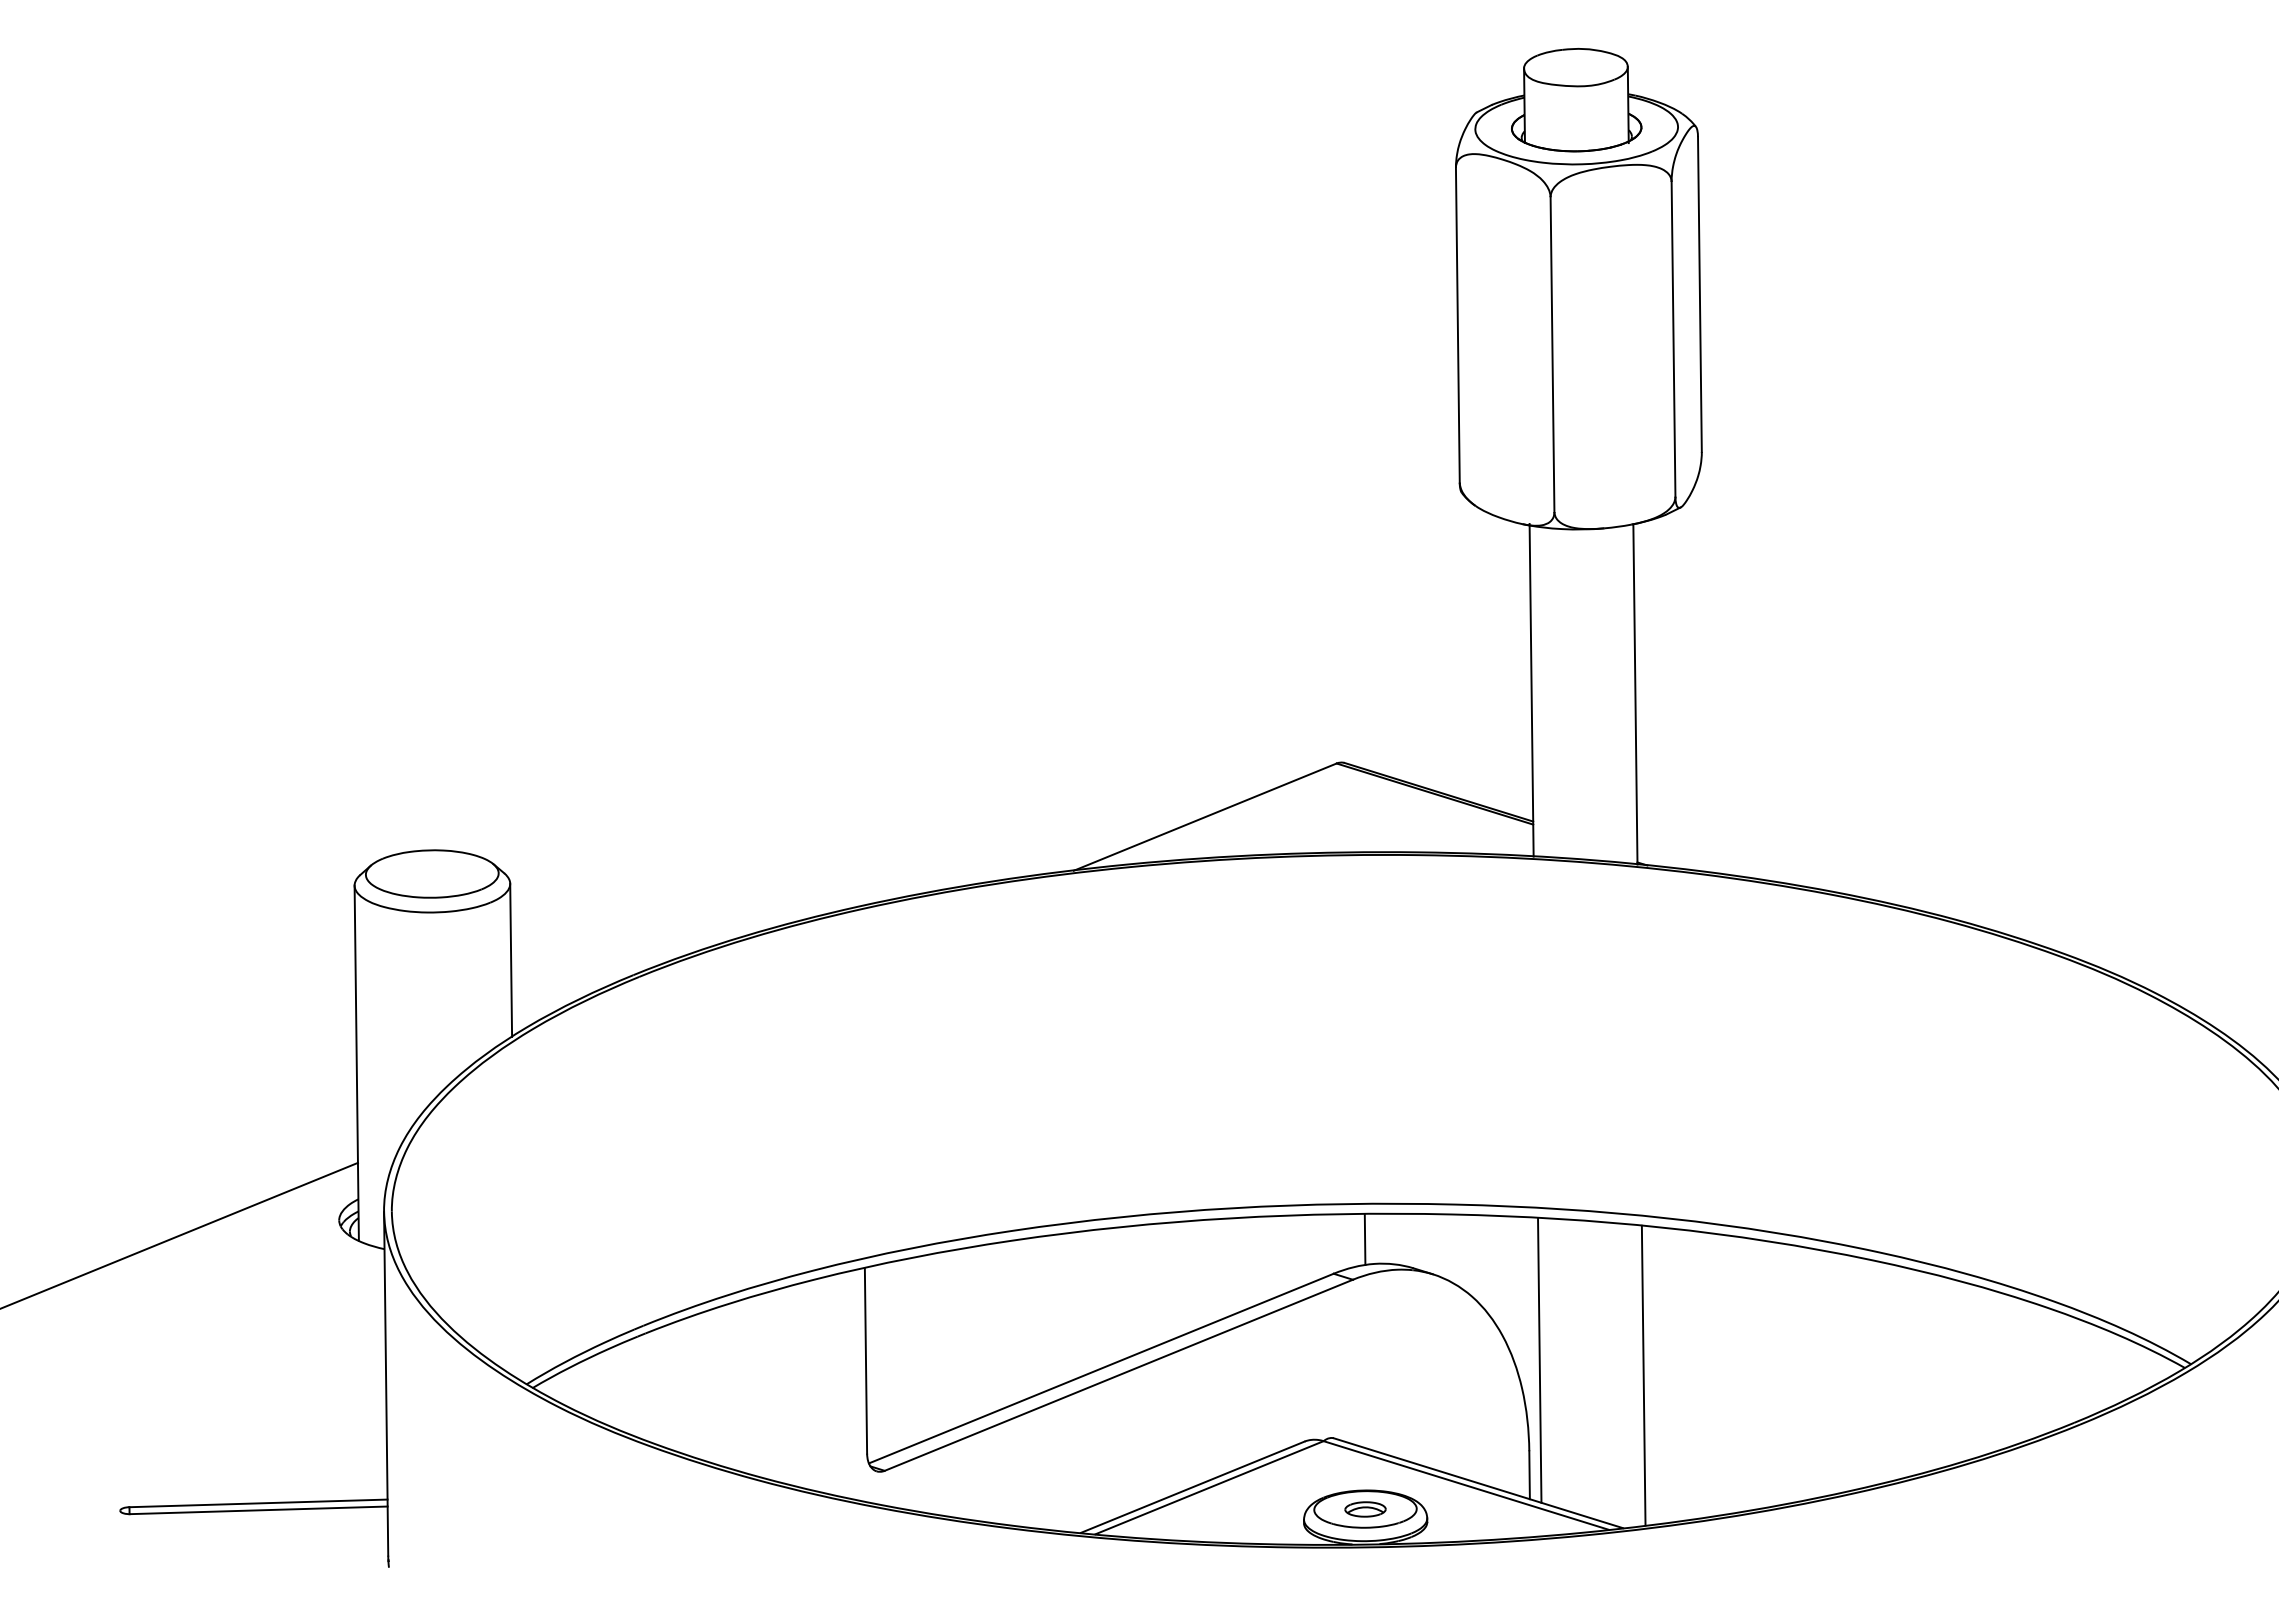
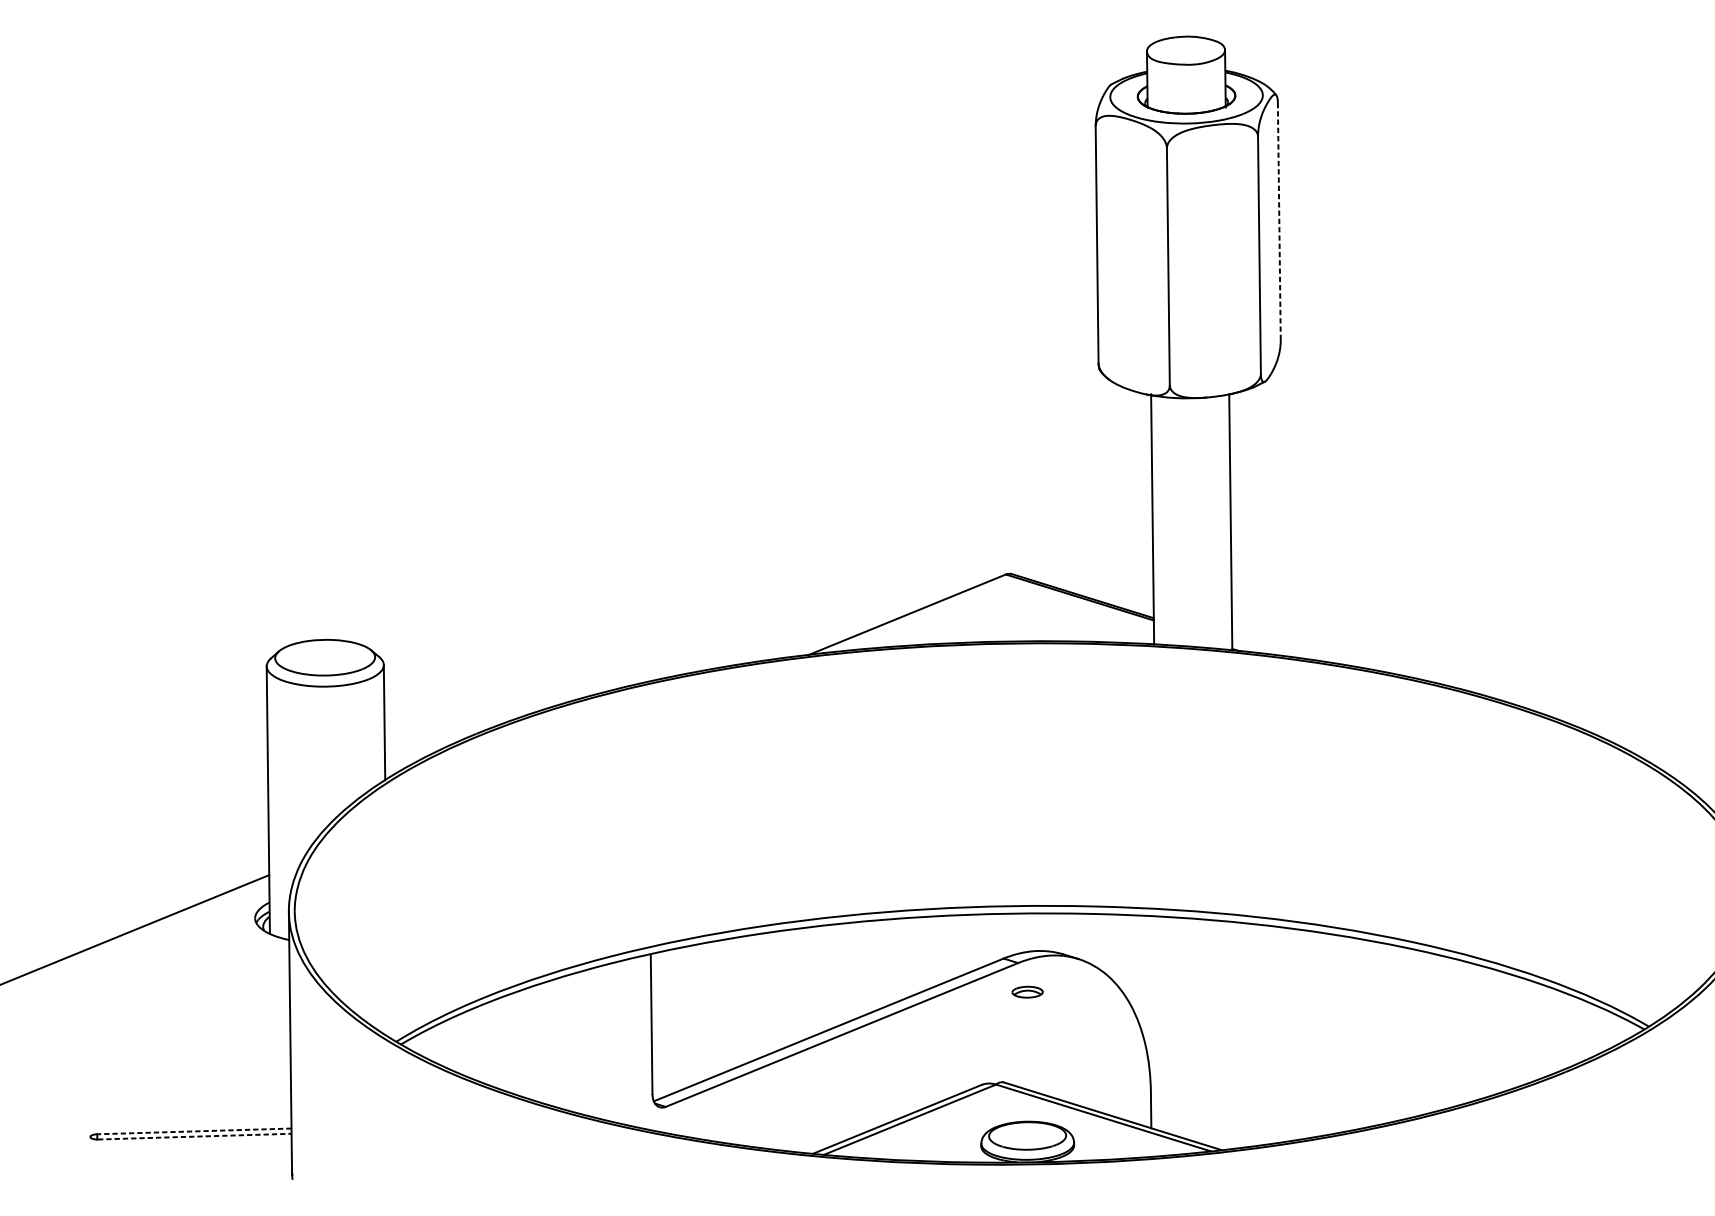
line: (1699, 294) -> (1279, 221), solid -> dashed
line: (1364, 1239) -> (1026, 932), removed
line: (1539, 1360) -> (1158, 1023), removed
line: (1643, 1375) -> (1236, 1035), removed
line: (258, 1503) -> (194, 1131), solid -> dashed
part: (1365, 1509) -> (1027, 992), moved
line: (259, 1510) -> (195, 1136), solid -> dashed

